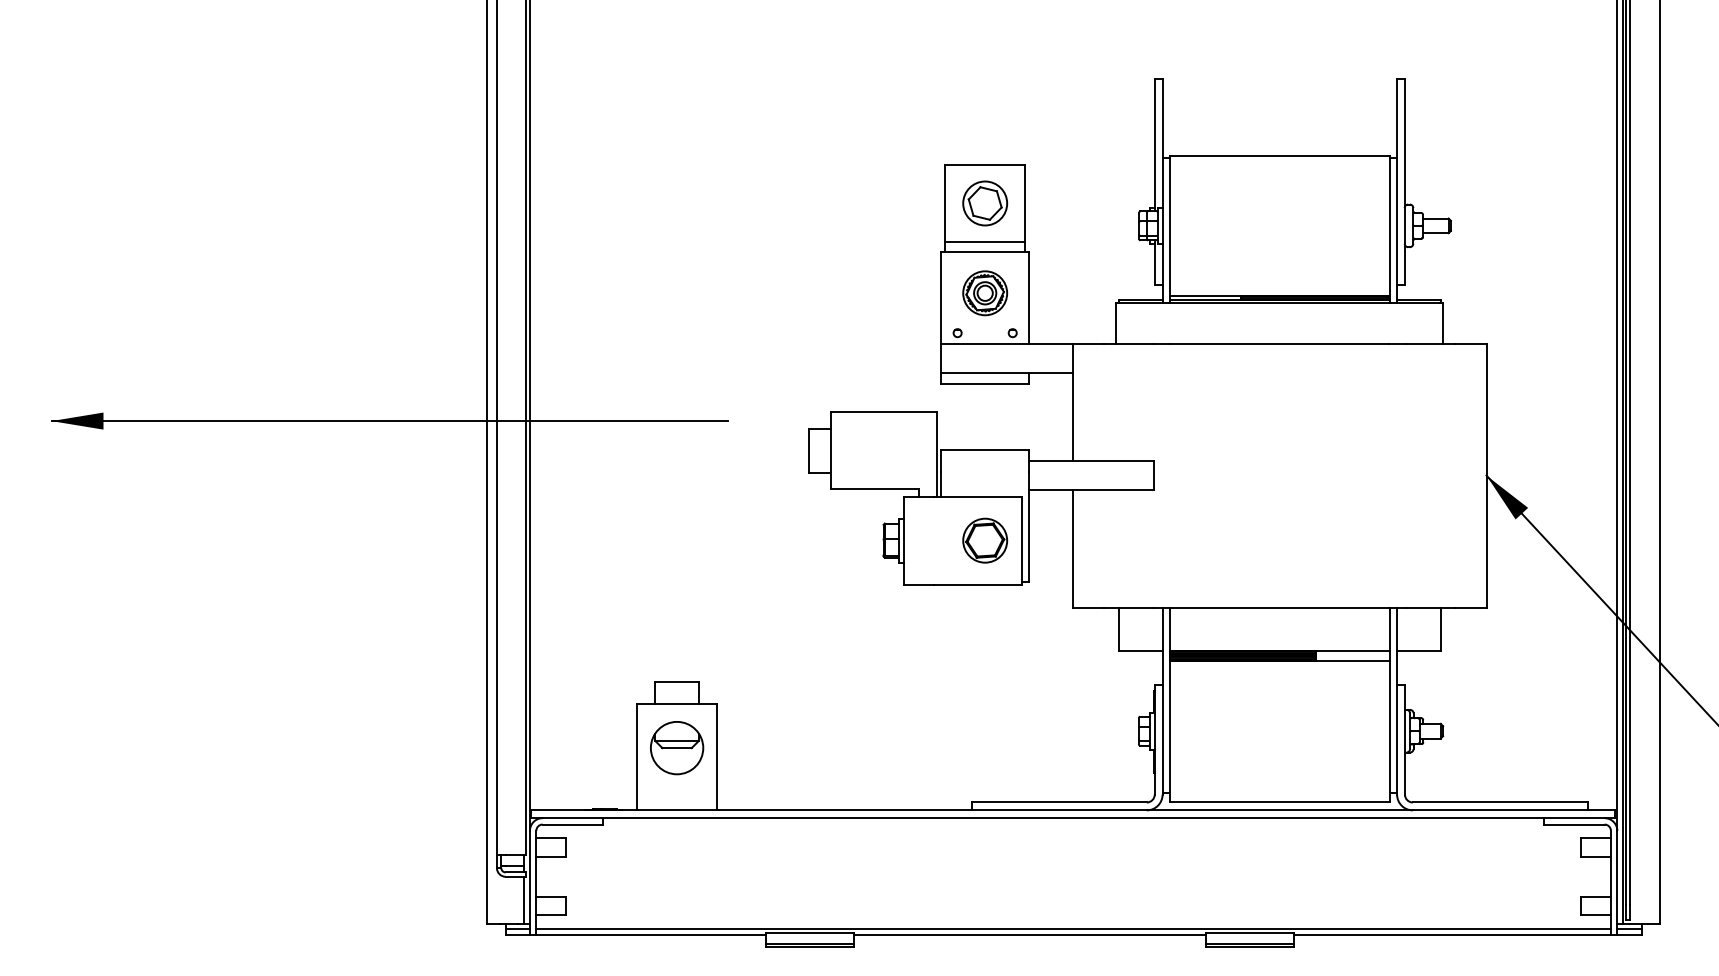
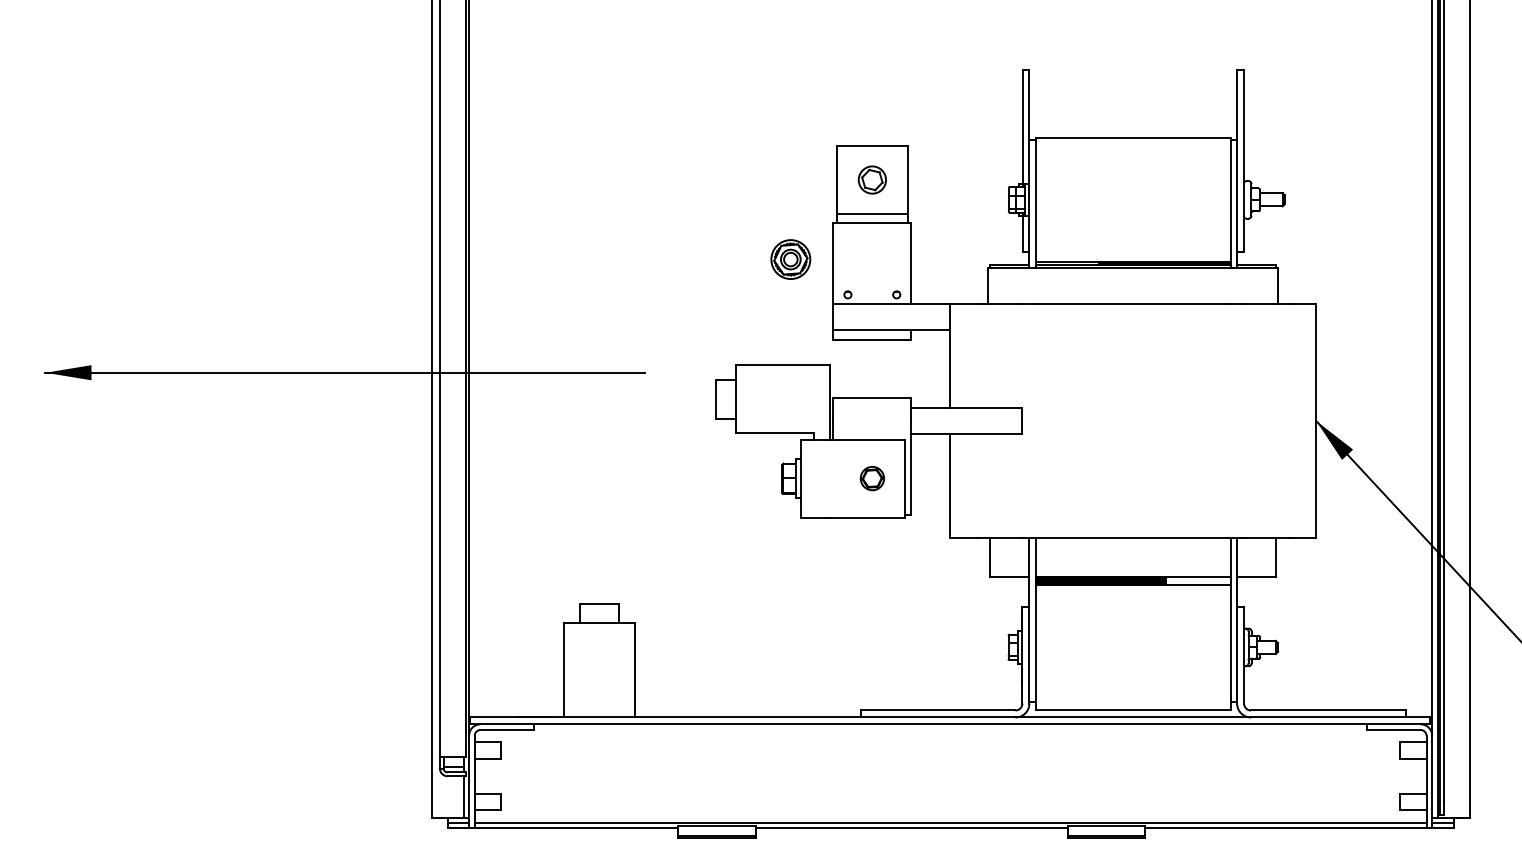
part: (985, 203) -> (872, 180), size x0.7
part: (985, 293) -> (791, 259), moved
part: (985, 540) -> (872, 478), size x0.6
part: (677, 748) -> (599, 662), removed

